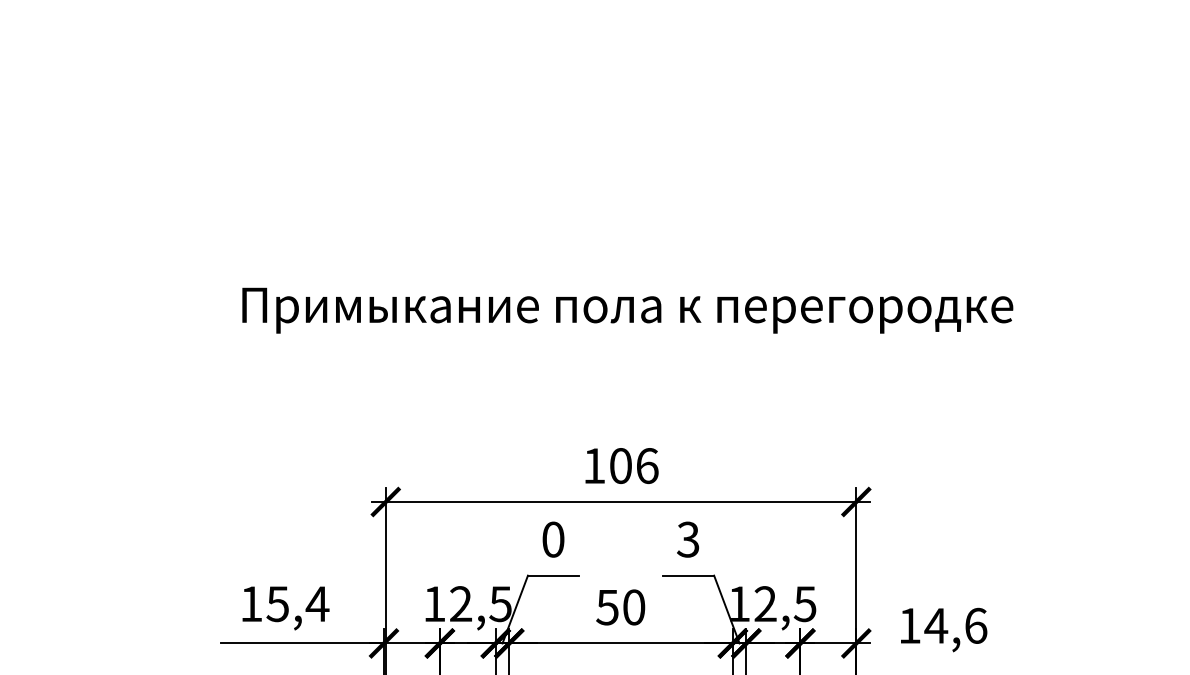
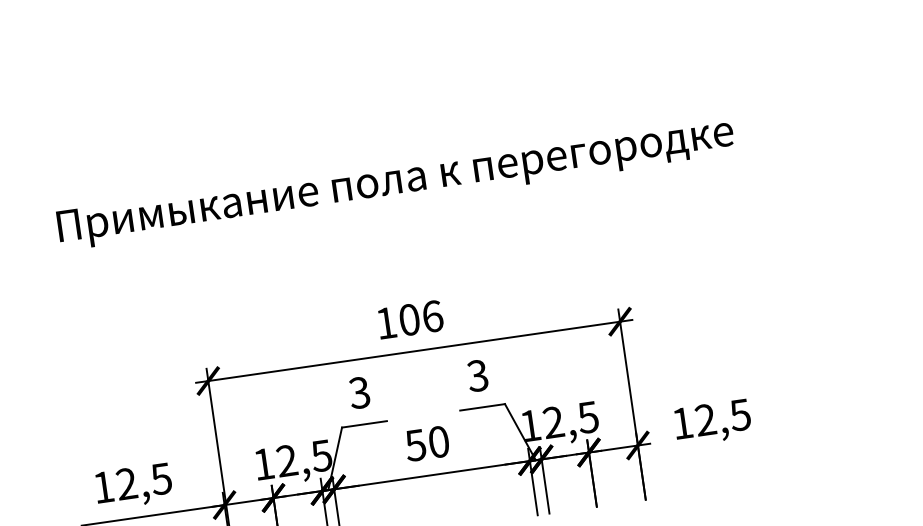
text: (553, 539) -> (359, 392), 0 -> 3
text: (297, 604) -> (143, 481), 15,4 -> 12,5
text: (955, 625) -> (722, 417), 14,6 -> 12,5

